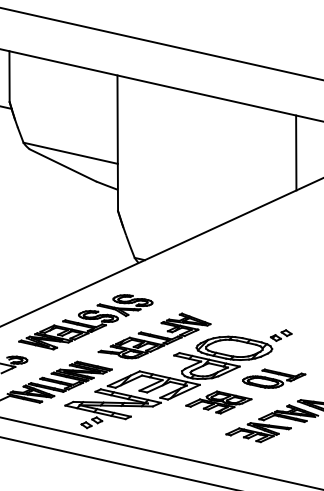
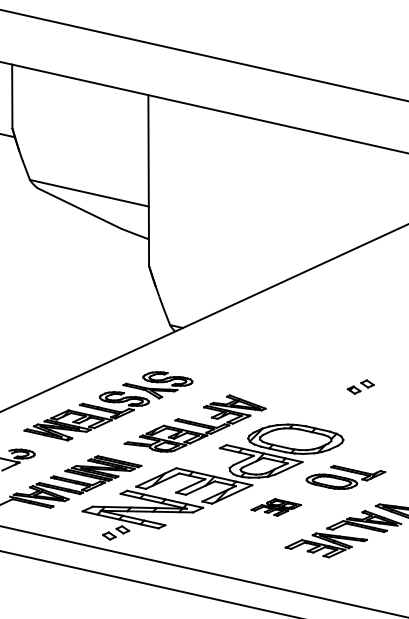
line: (296, 152) -> (373, 192), removed
part: (280, 335) -> (360, 386), moved
part: (219, 402) -> (276, 507), size x0.6

